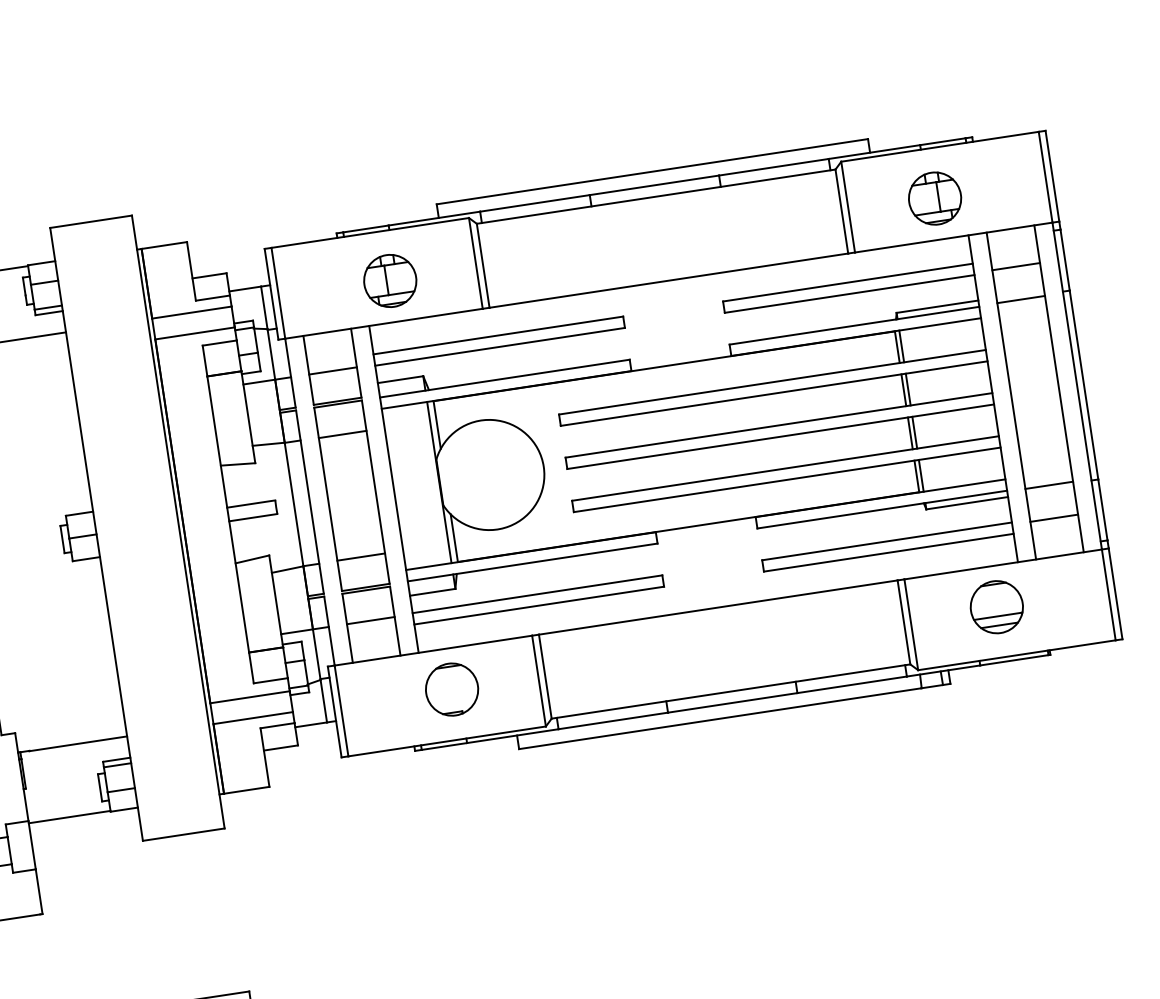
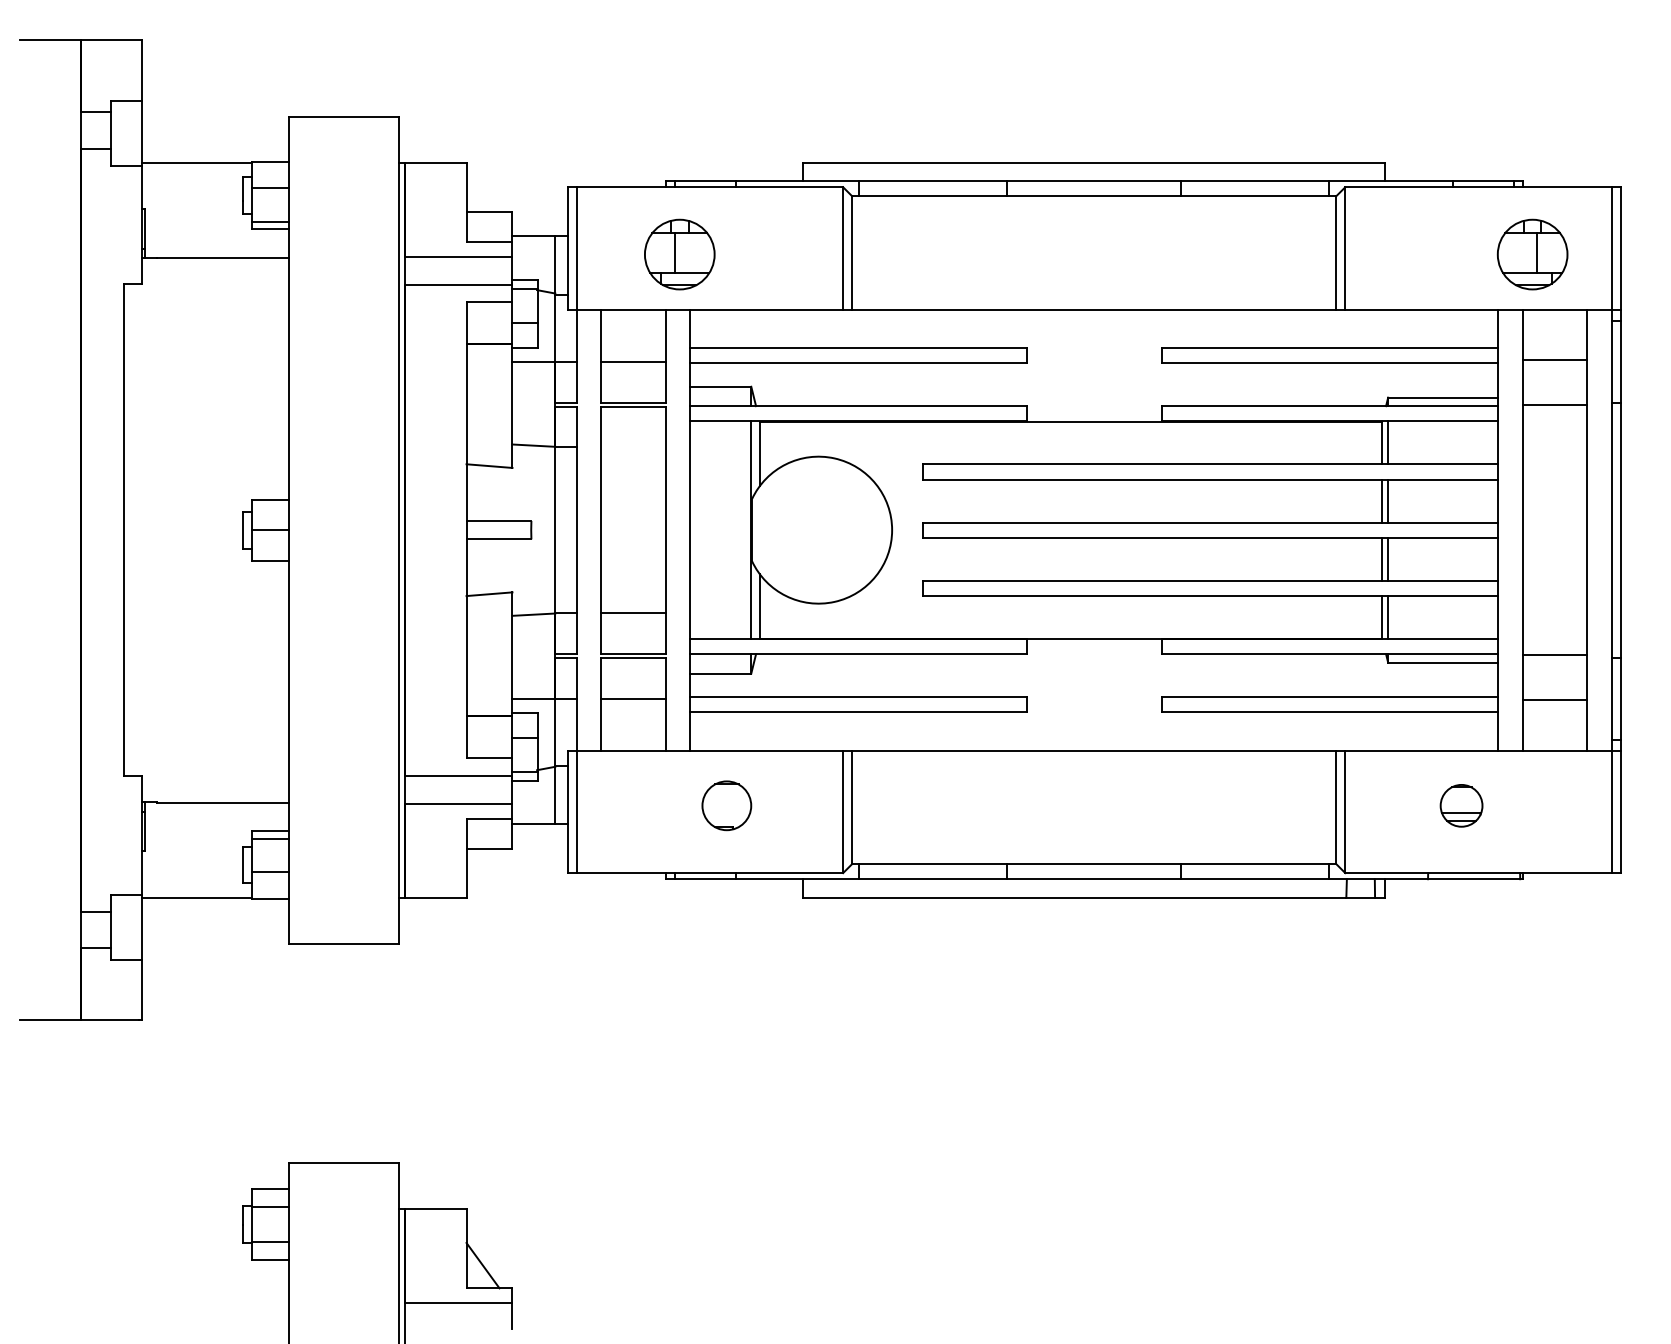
part: (934, 198) -> (1532, 254), moved
part: (390, 280) -> (679, 254), moved
line: (342, 434) -> (633, 447), removed
part: (996, 607) -> (1461, 805), size x0.6
part: (451, 689) -> (726, 805), size x0.7

